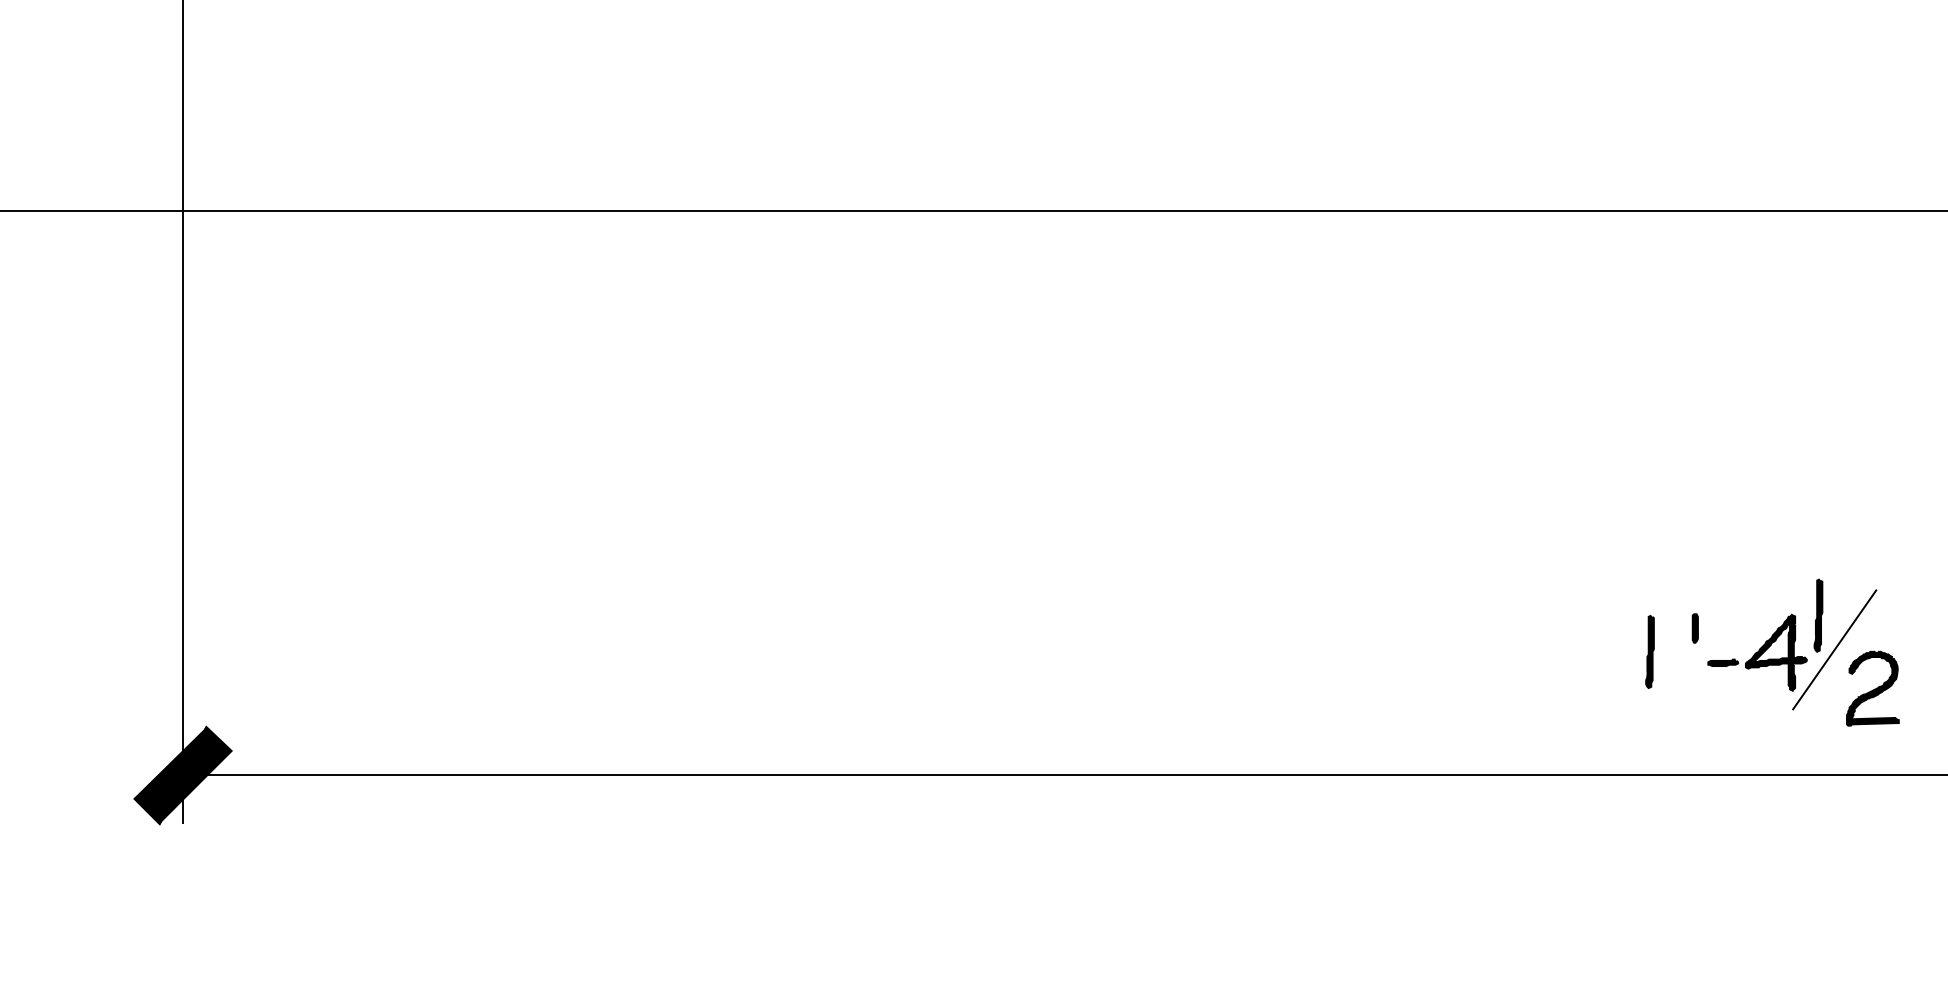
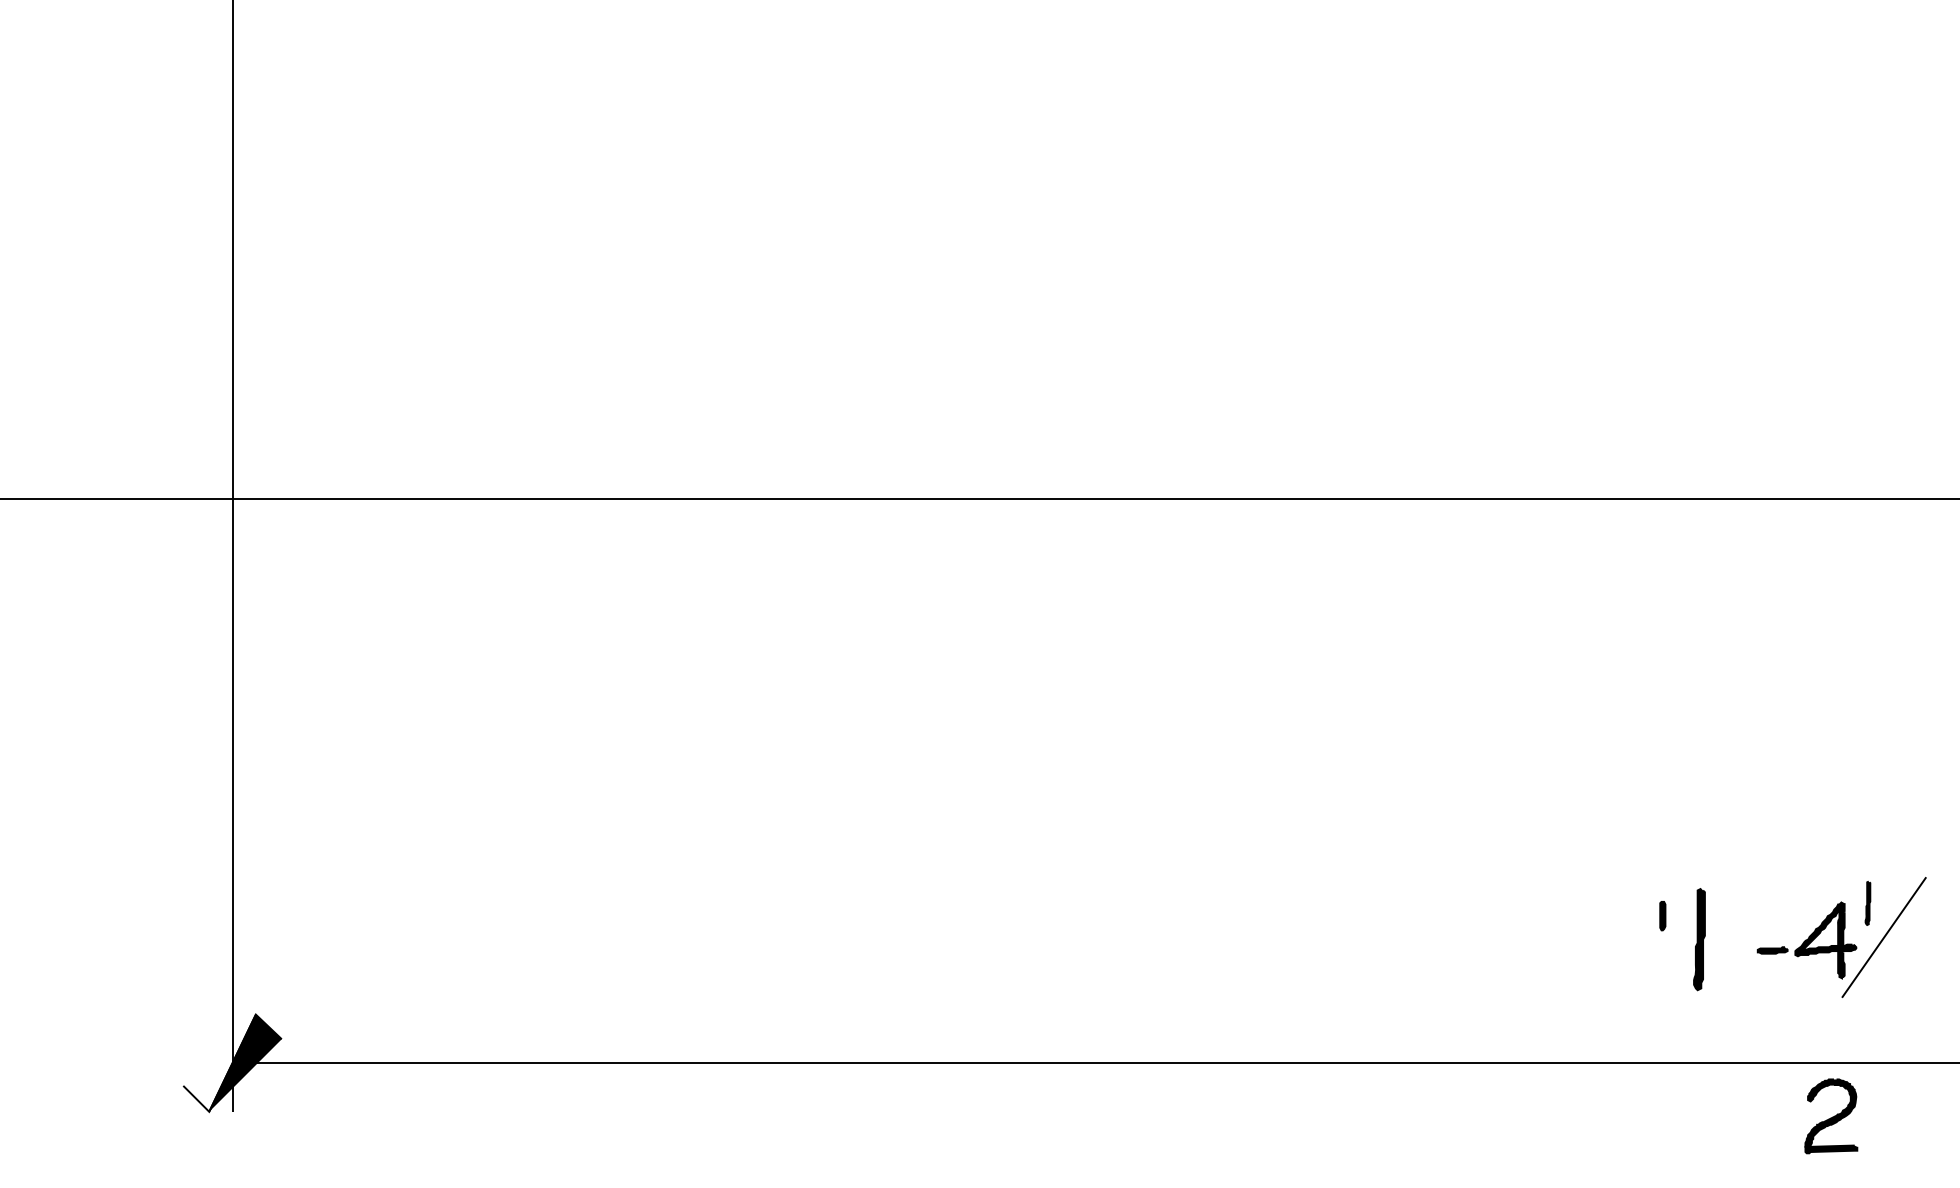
part: (1818, 615) -> (1867, 903), size x0.6
part: (1695, 628) -> (1662, 916), moved
part: (1650, 651) -> (1699, 939), size x1.4
part: (1873, 688) -> (1831, 1116), moved
fill: (170, 774) -> (219, 1062), removed

